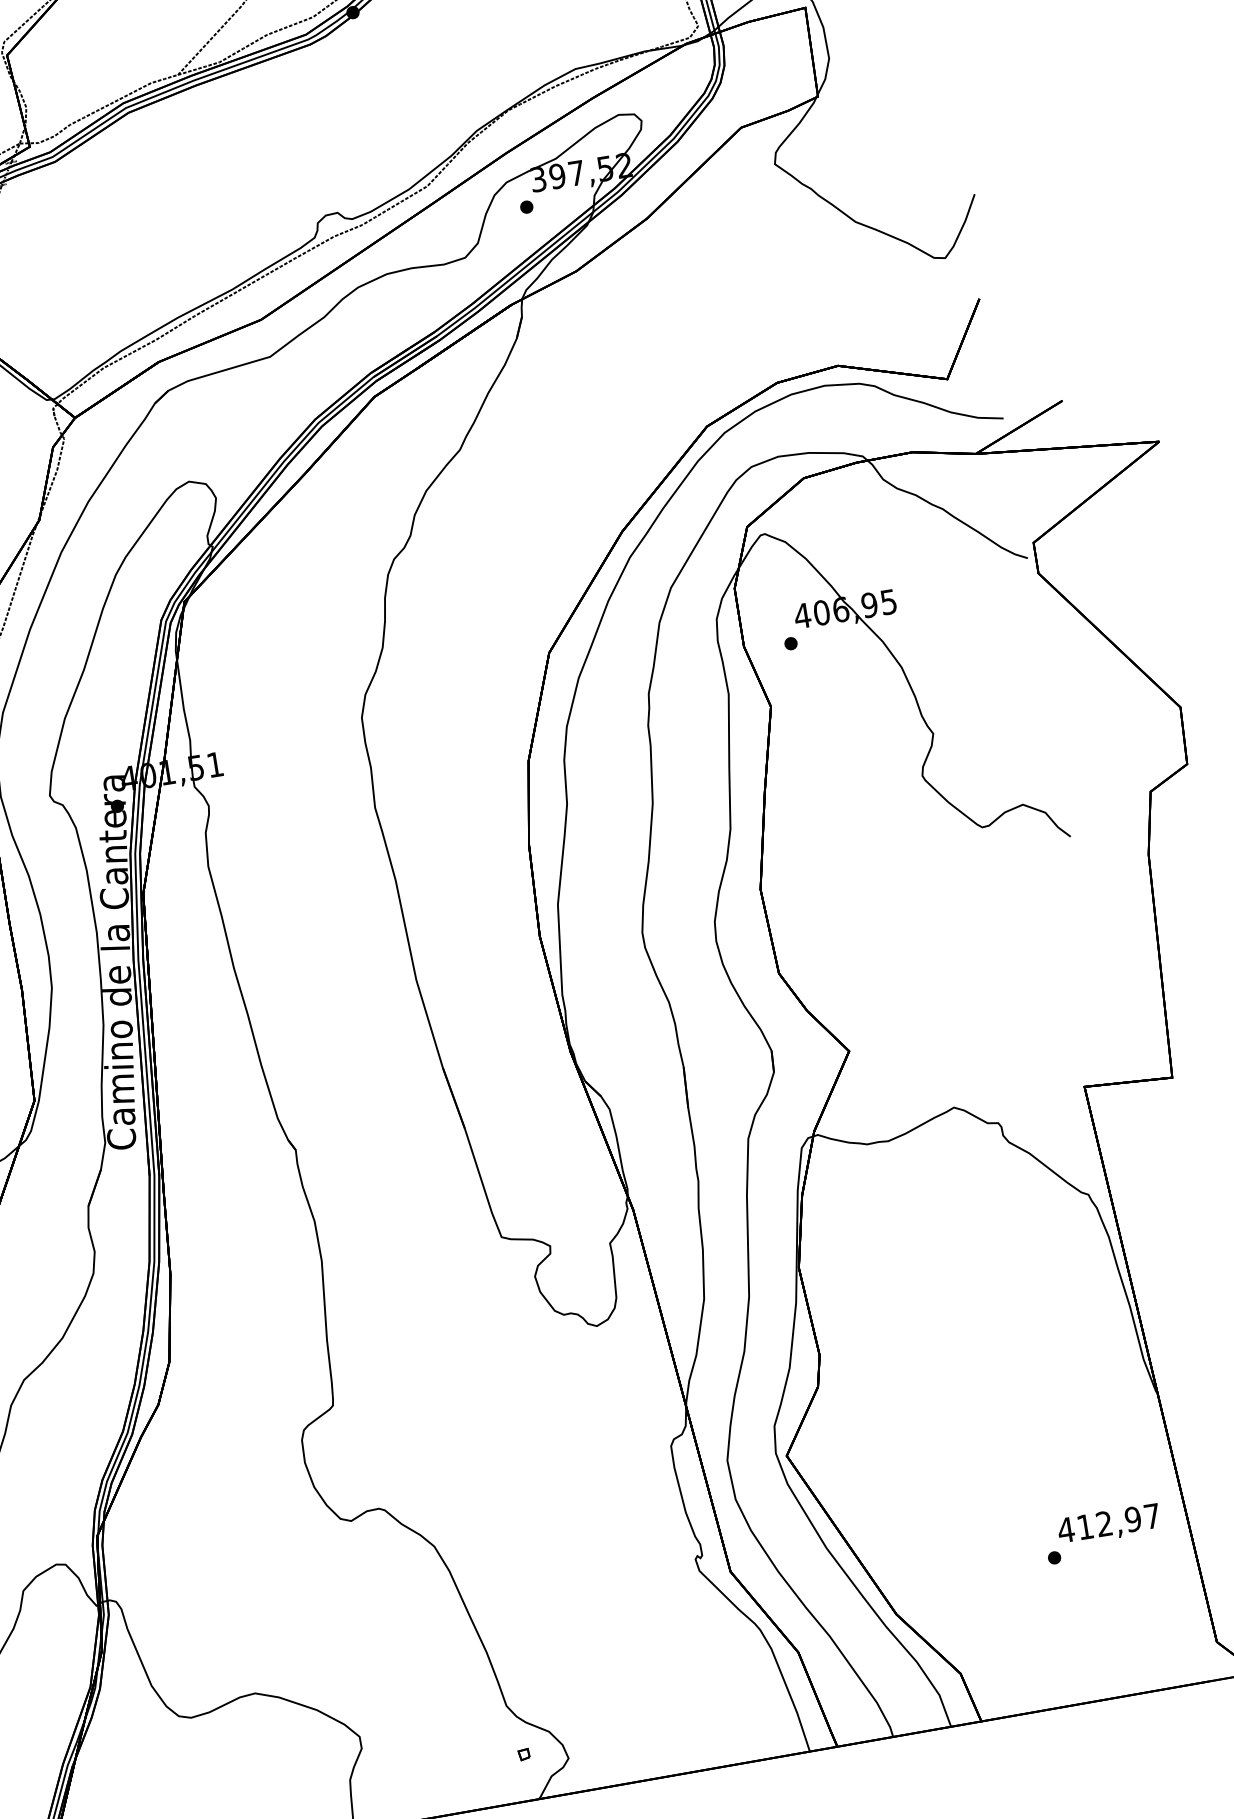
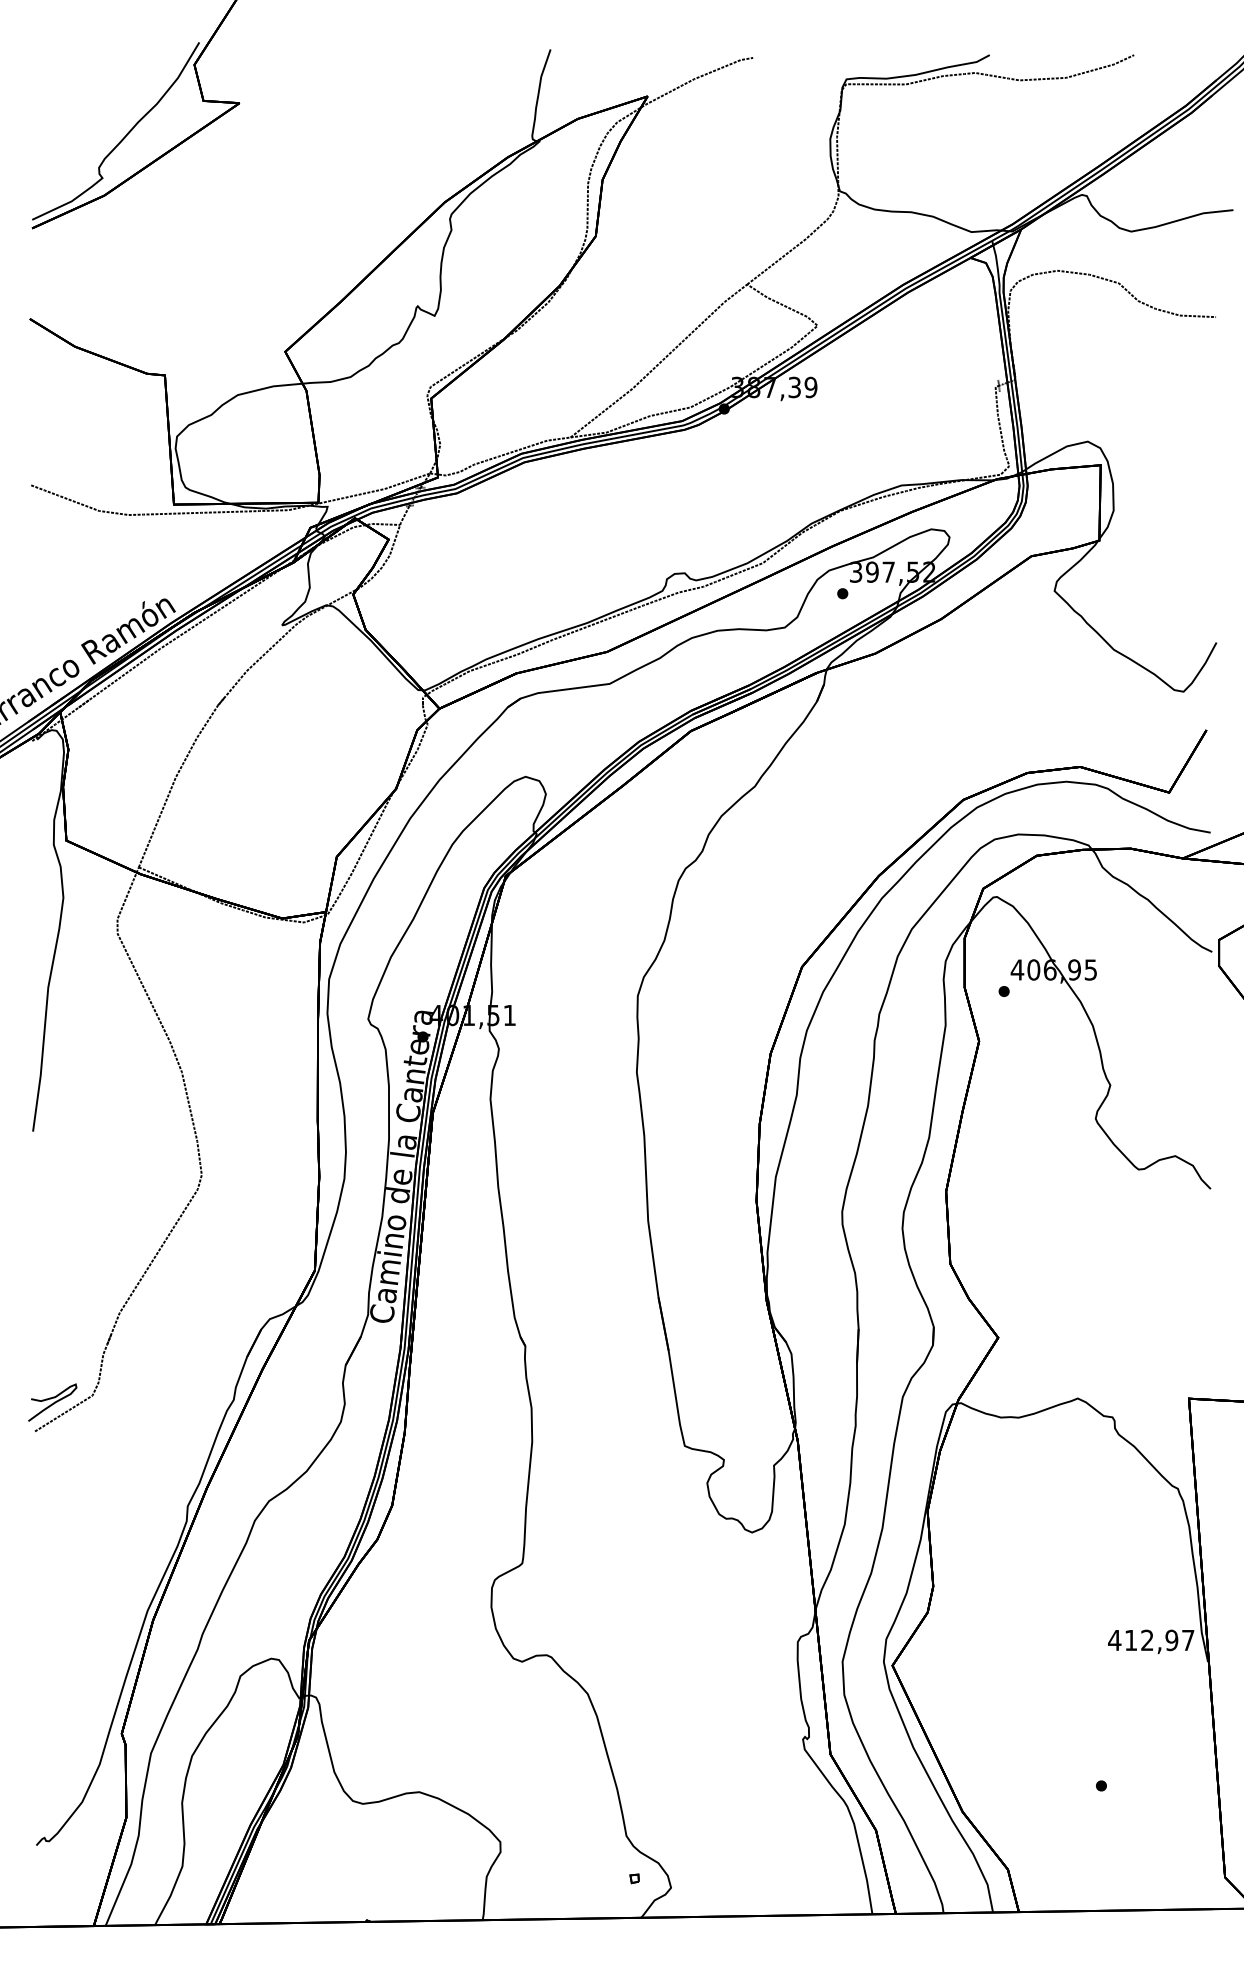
text: (1109, 1524) -> (1151, 1641), moved

